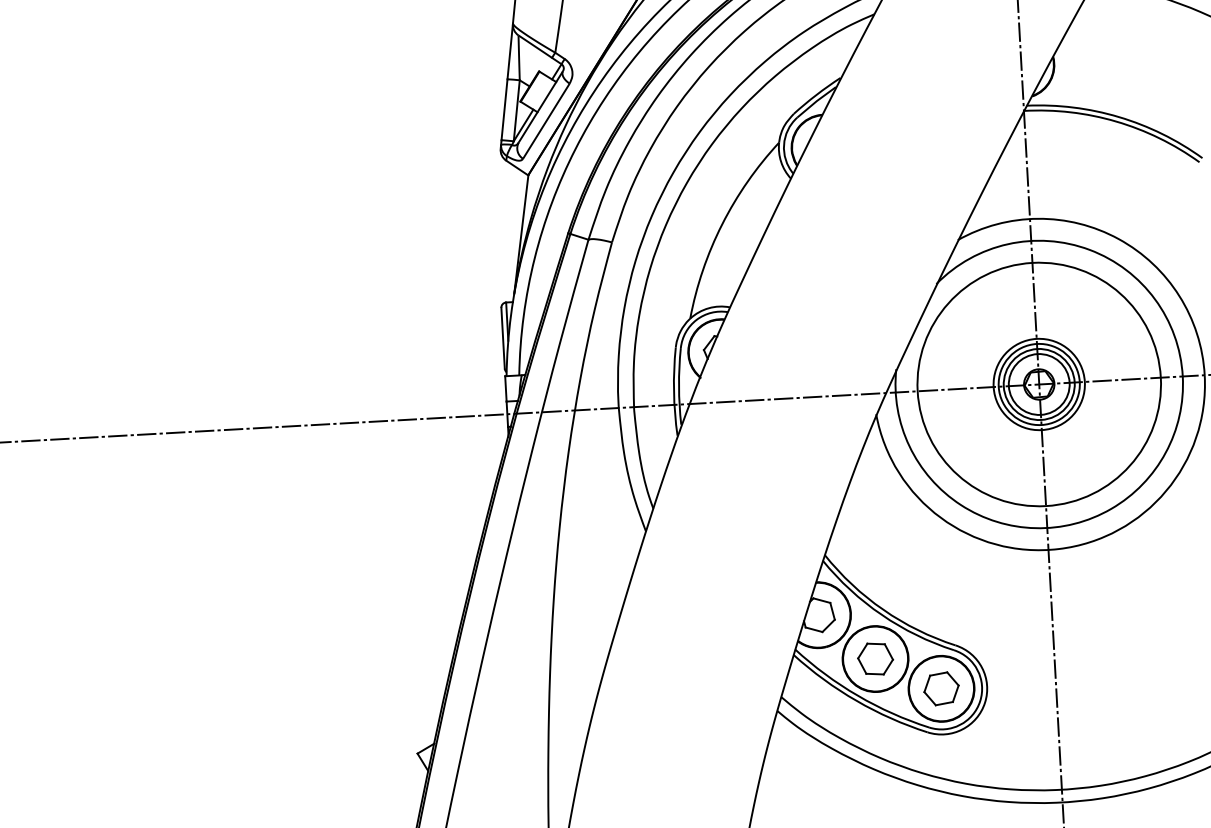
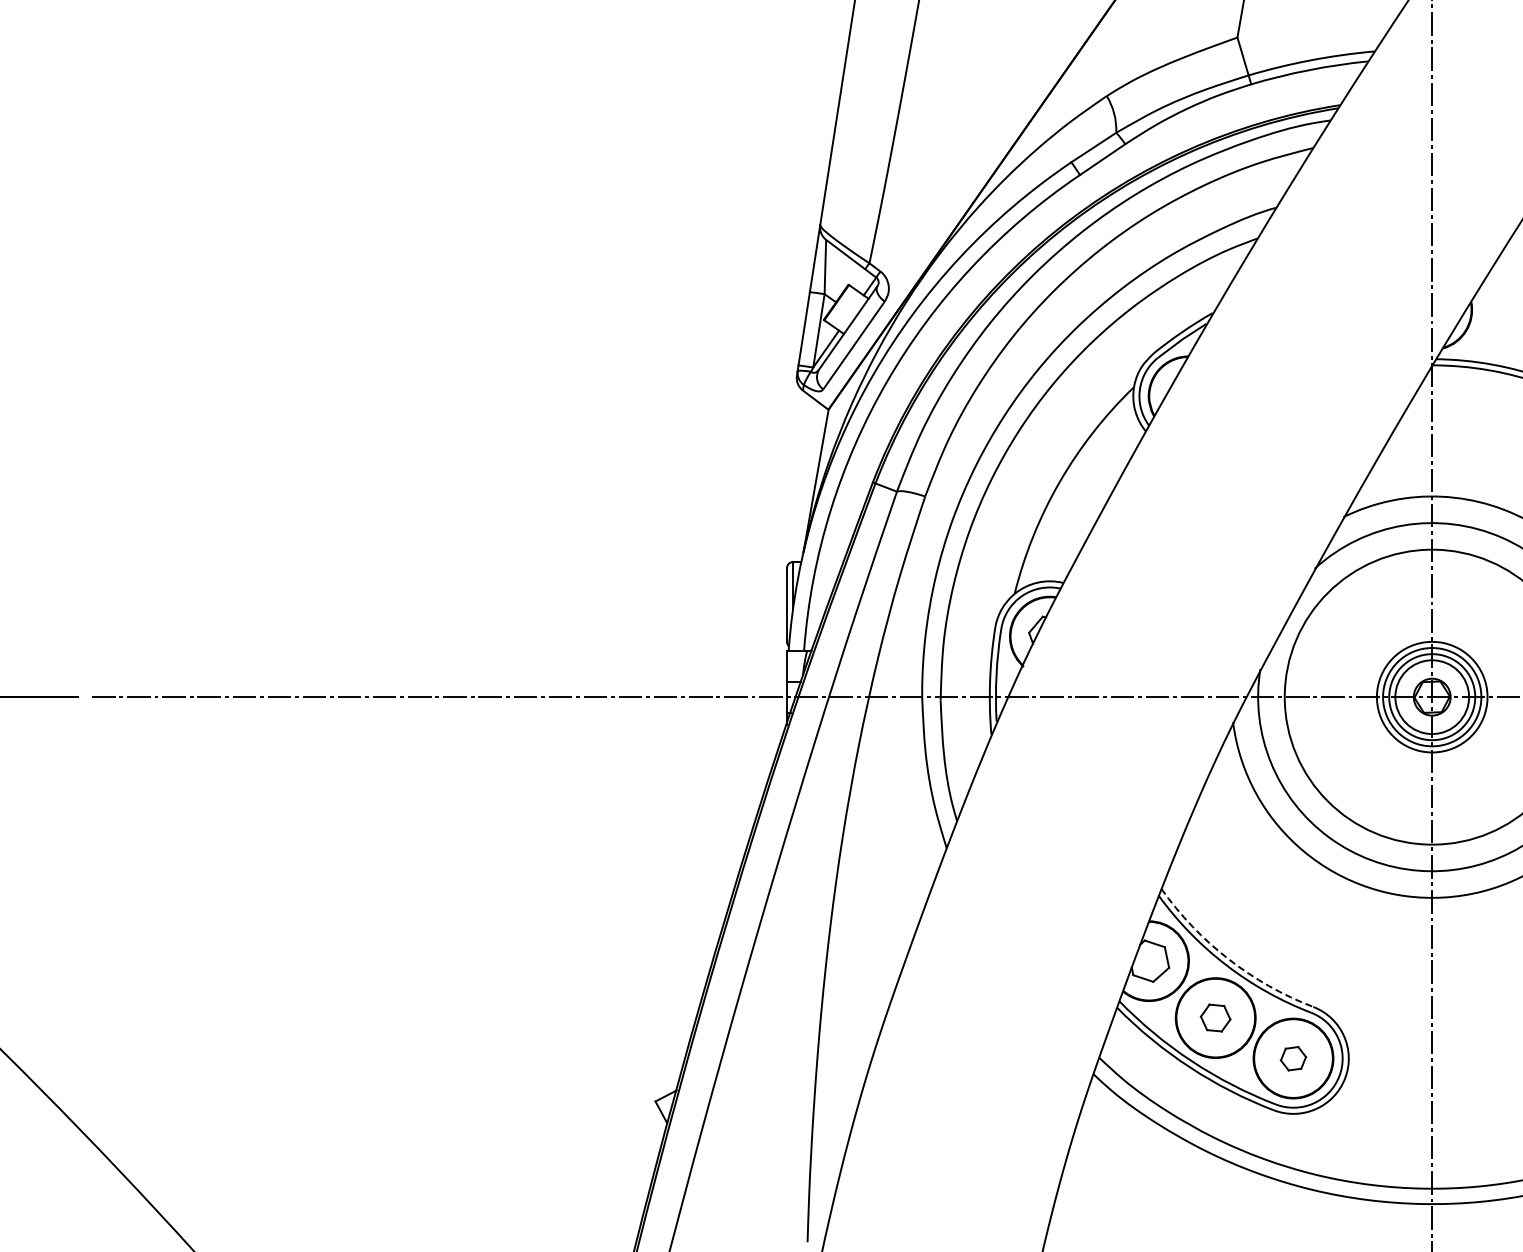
arc: (883, 610) -> (1228, 959), solid -> dashed
part: (875, 658) -> (1215, 1017), size x0.7
part: (941, 688) -> (1293, 1058), size x0.6

